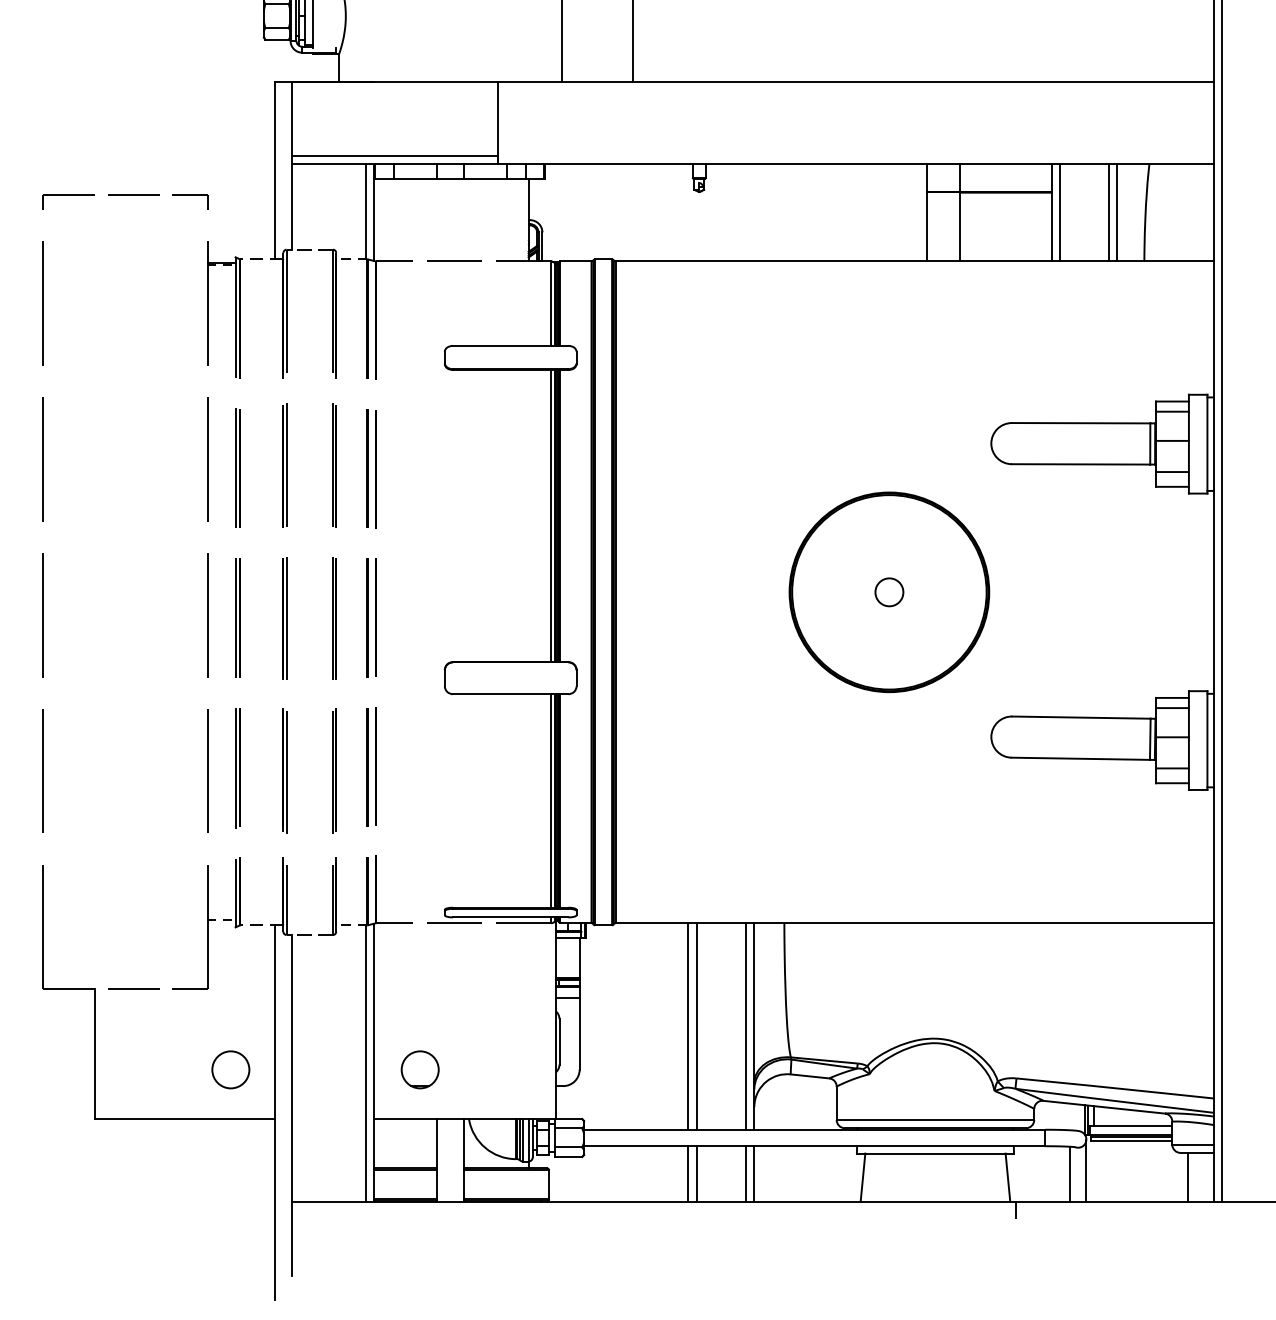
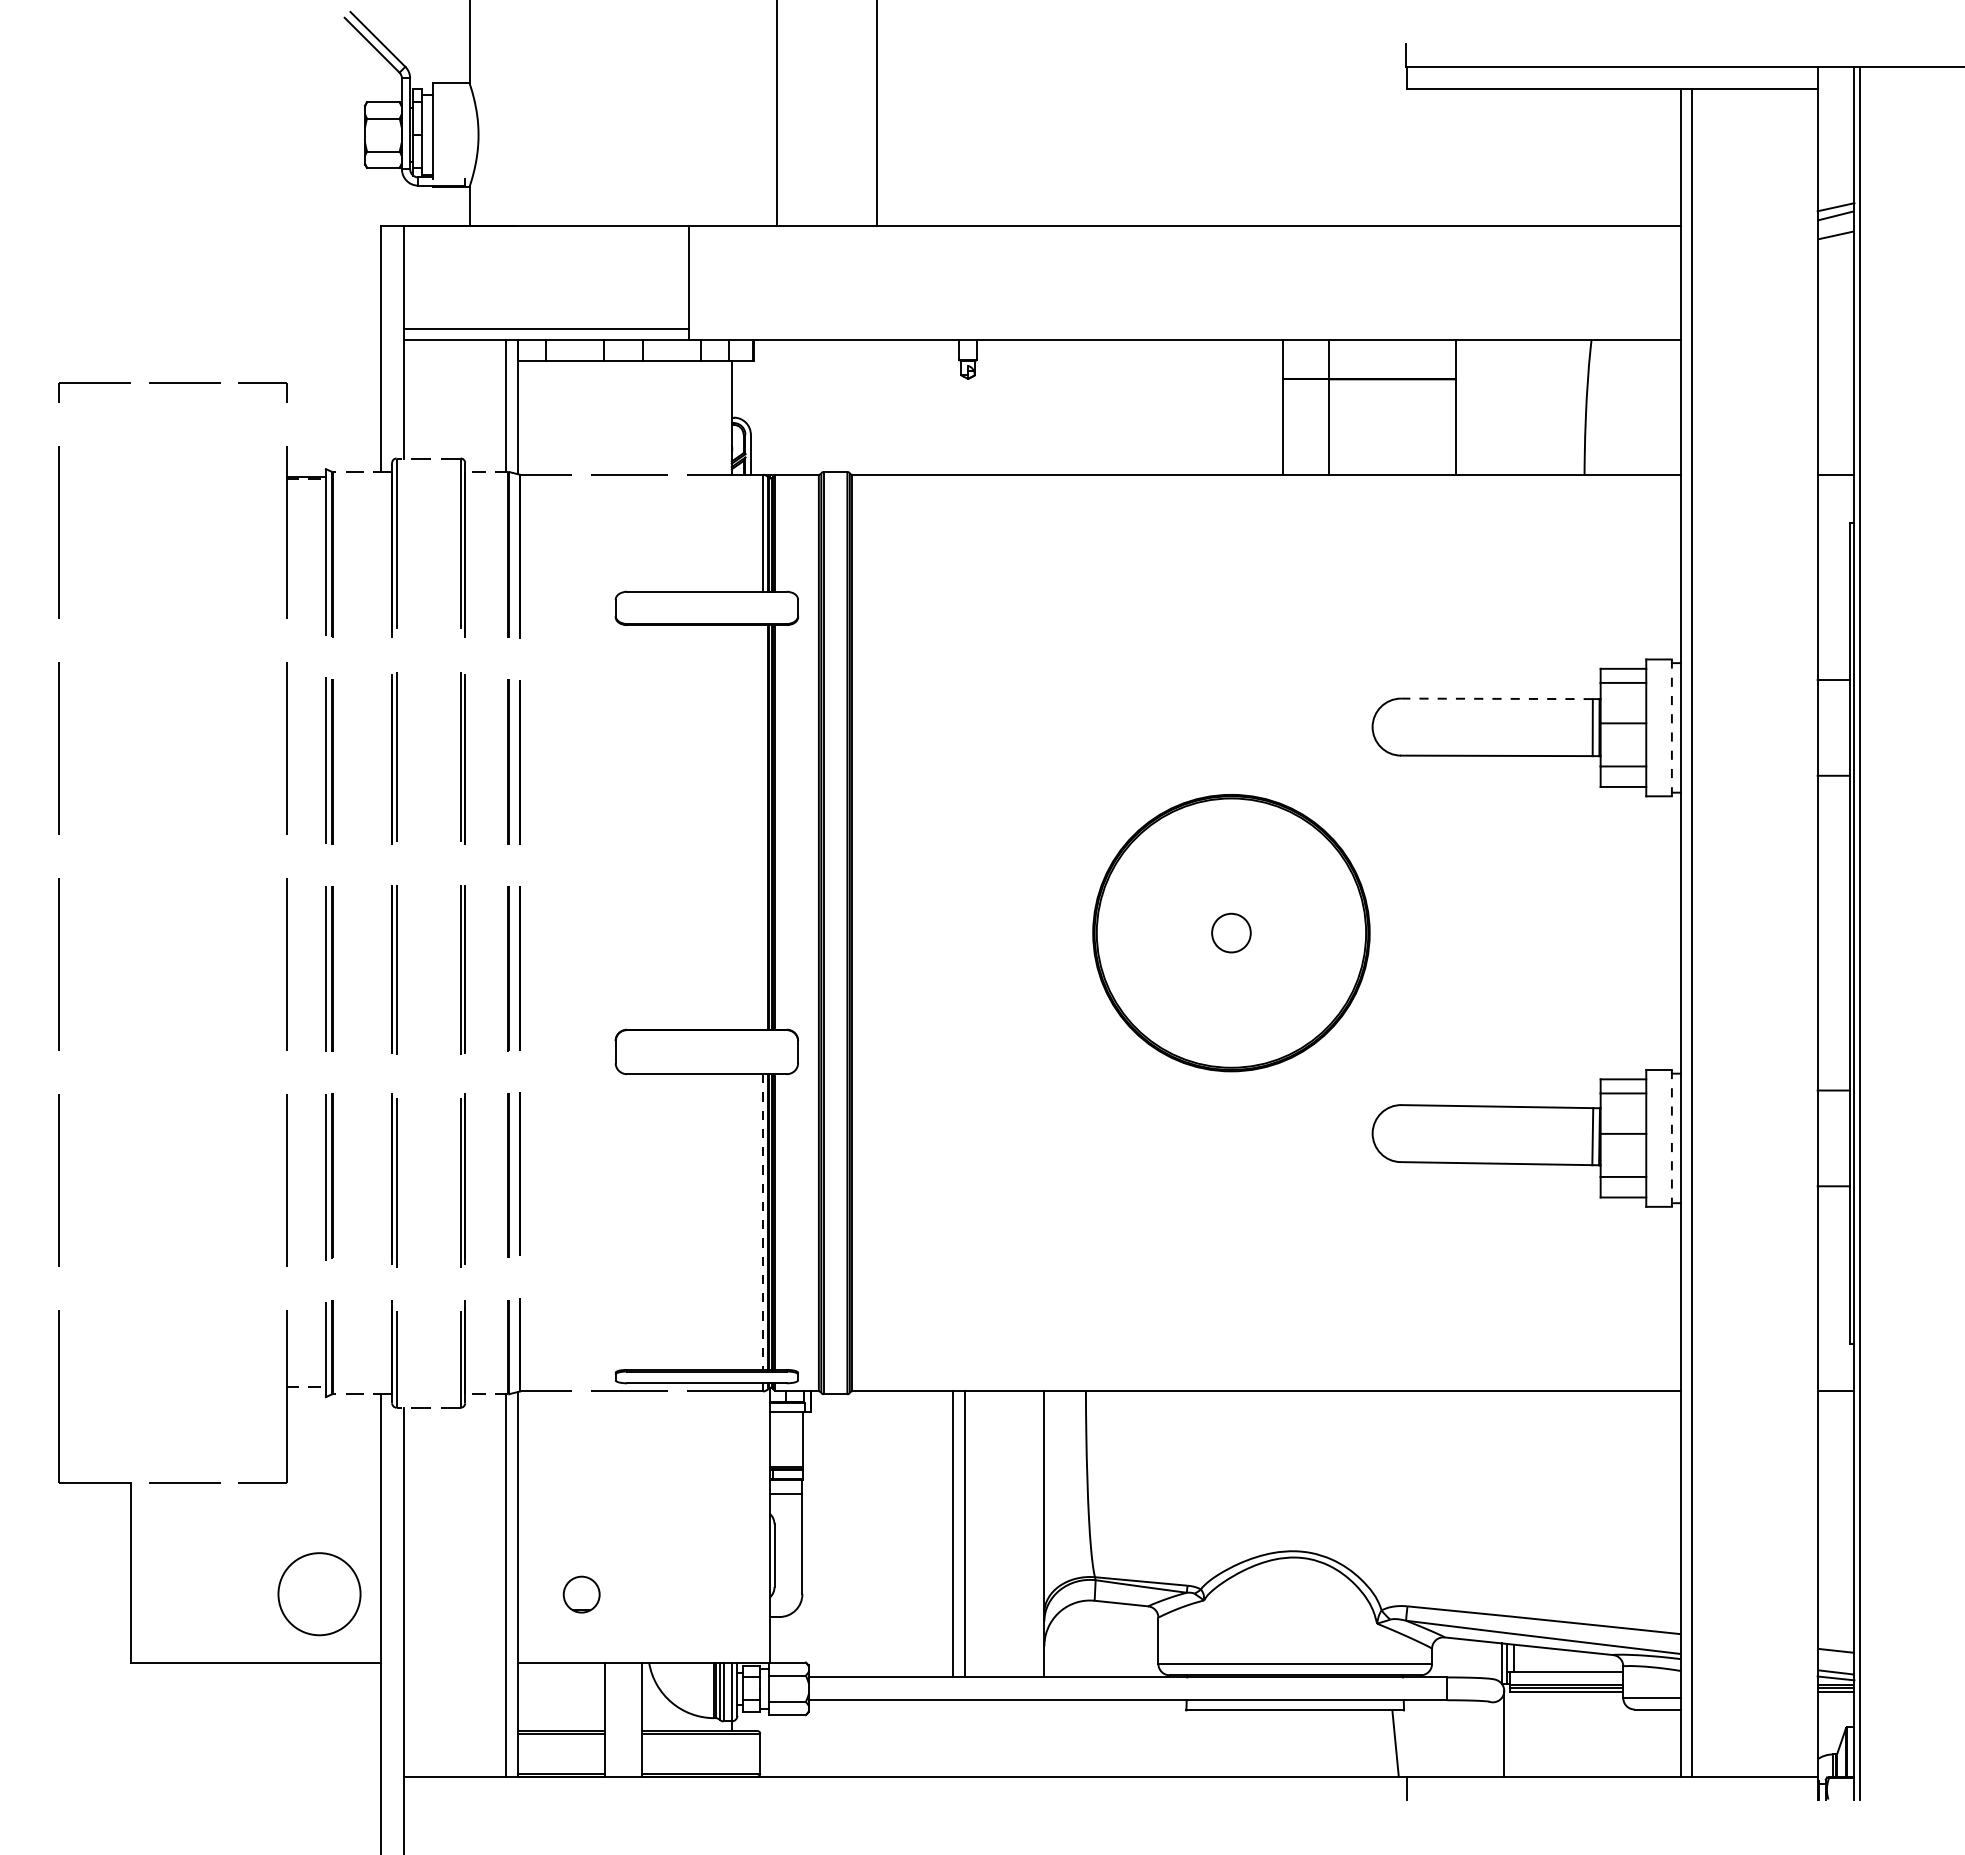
line: (1059, 212) -> (1467, 407), removed
line: (1108, 212) -> (1535, 407), removed
line: (1117, 212) -> (1547, 407), removed
line: (1081, 422) -> (1497, 698), solid -> dashed
line: (1207, 443) -> (1671, 727), solid -> dashed
line: (551, 516) -> (763, 827), removed
line: (1207, 739) -> (1671, 1137), solid -> dashed
line: (551, 801) -> (763, 1222), solid -> dashed
line: (745, 1026) -> (1032, 1534), removed
circle: (230, 1069) -> (318, 1594), size x1.6
part: (420, 1069) -> (581, 1594), size x0.7
line: (688, 1173) -> (953, 1738), removed
line: (696, 1173) -> (964, 1738), removed
line: (745, 1173) -> (1032, 1738), removed
line: (754, 1173) -> (1044, 1738), removed
line: (1069, 1173) -> (1481, 1738), removed
line: (1187, 1176) -> (1644, 1742), removed
line: (862, 1177) -> (1194, 1743), removed

